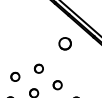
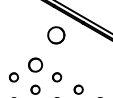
part: (65, 43) -> (56, 34), size x1.4
part: (39, 68) -> (35, 64), size x1.6

